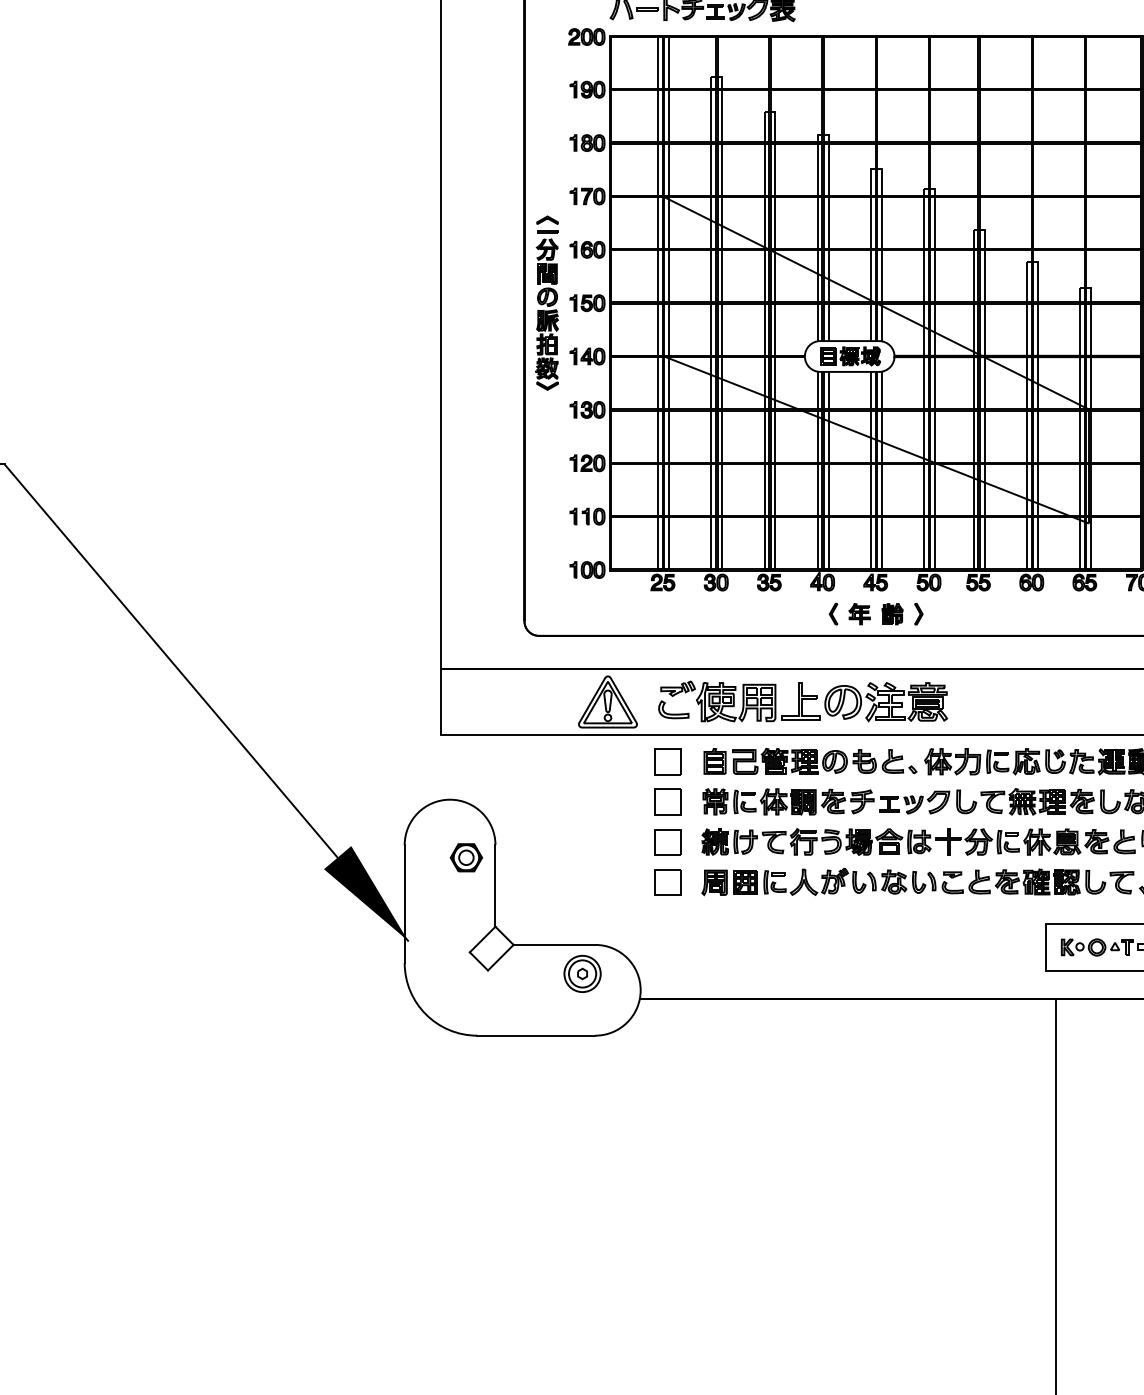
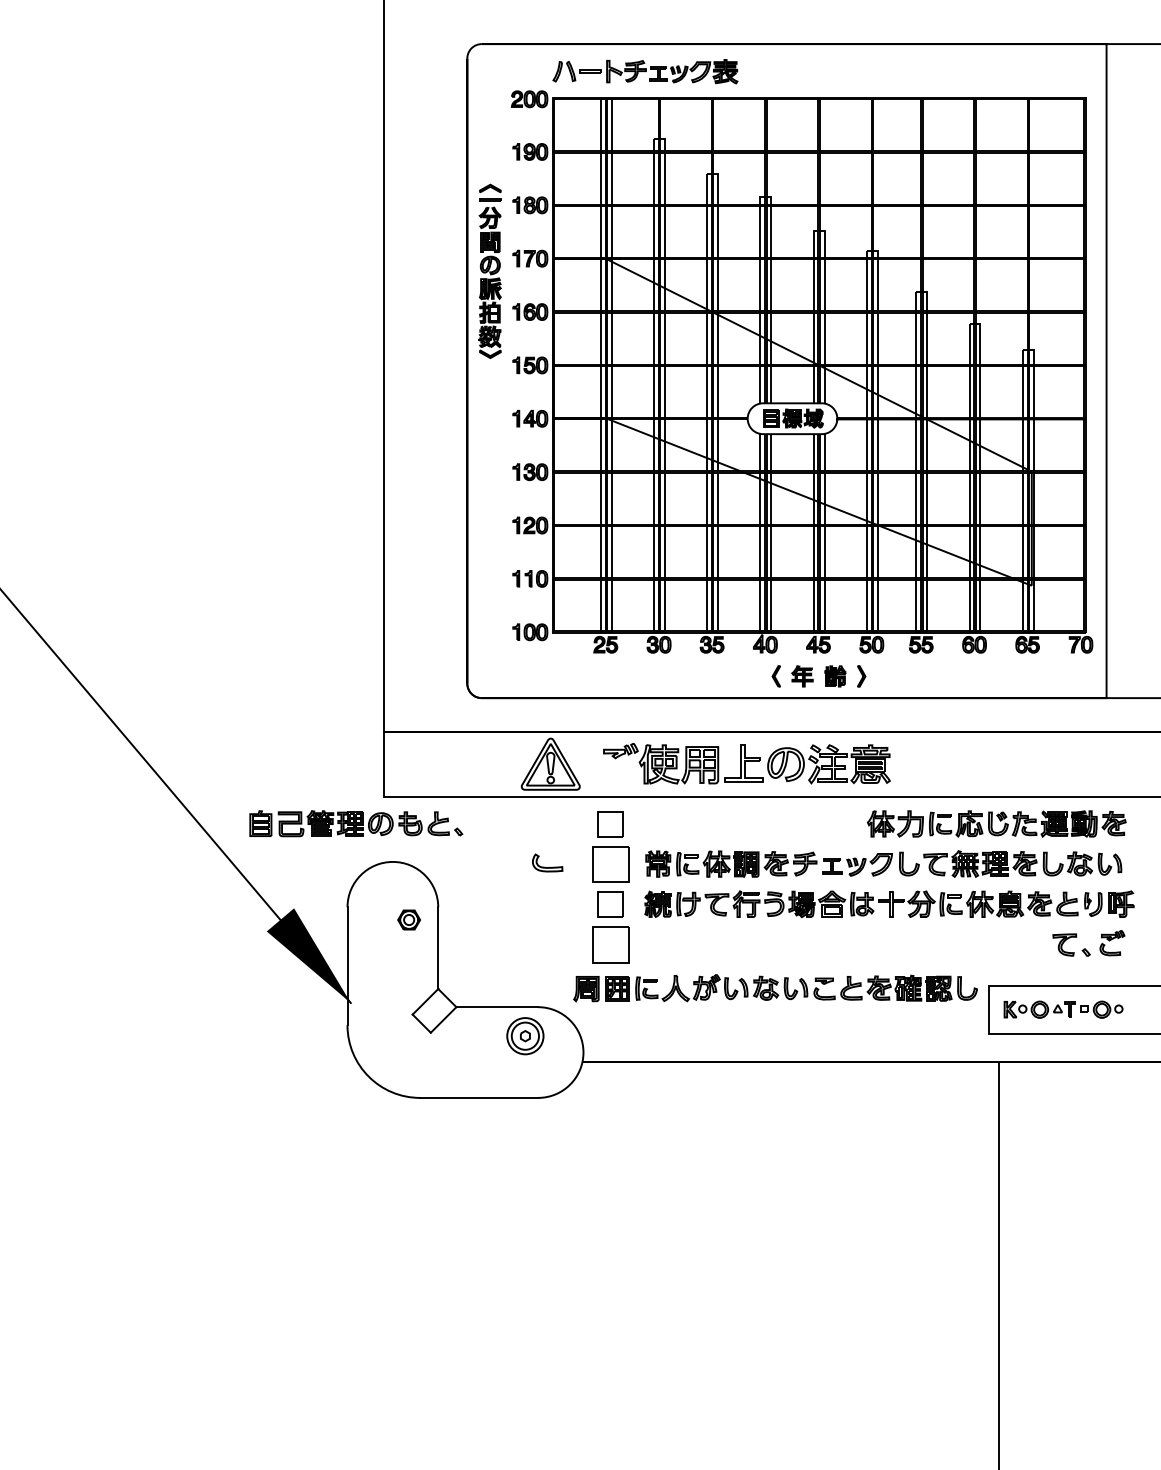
part: (546, 302) -> (489, 270), moved
part: (673, 709) -> (547, 862), moved
part: (810, 761) -> (356, 823), moved
part: (667, 802) -> (610, 864), size x1.4
part: (465, 857) -> (408, 919), size x0.7
part: (667, 882) -> (610, 944), size x1.4
part: (903, 882) -> (775, 988), moved

